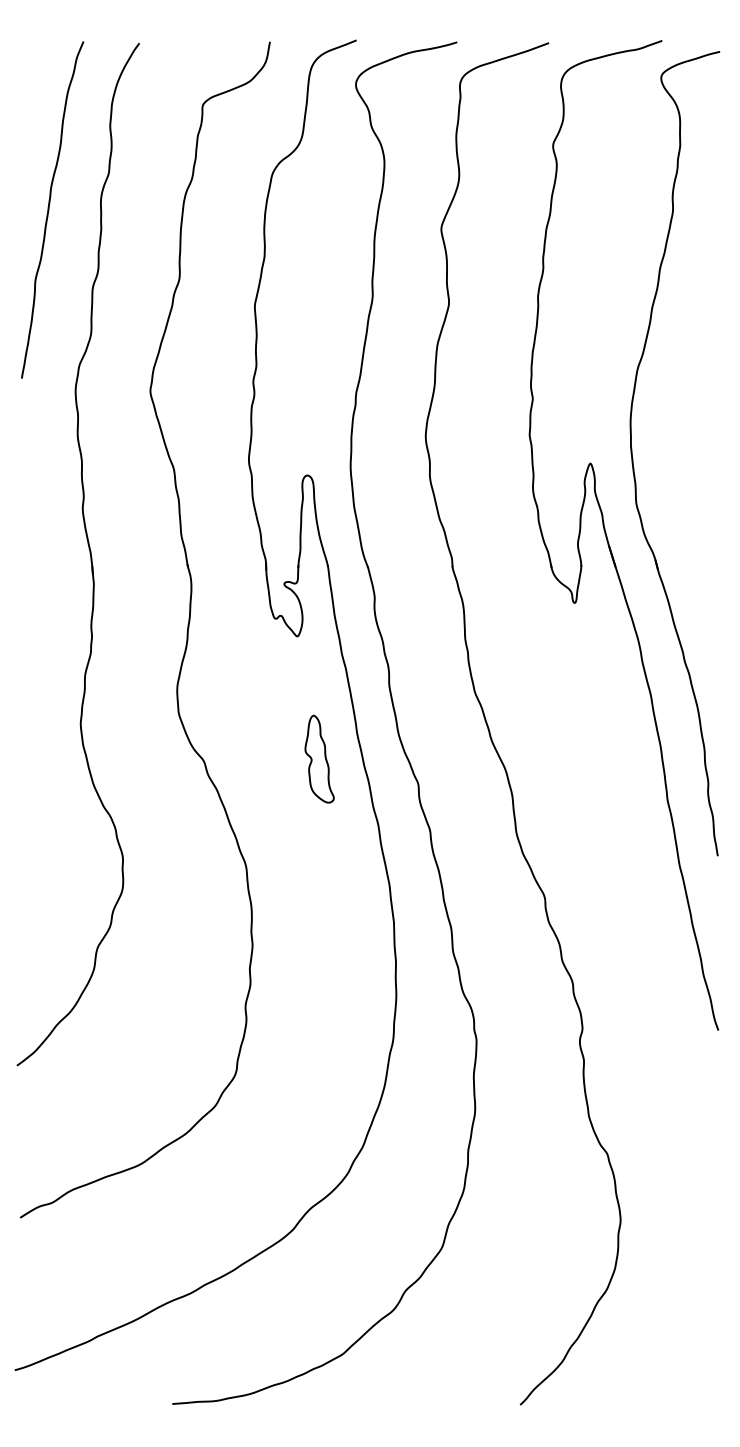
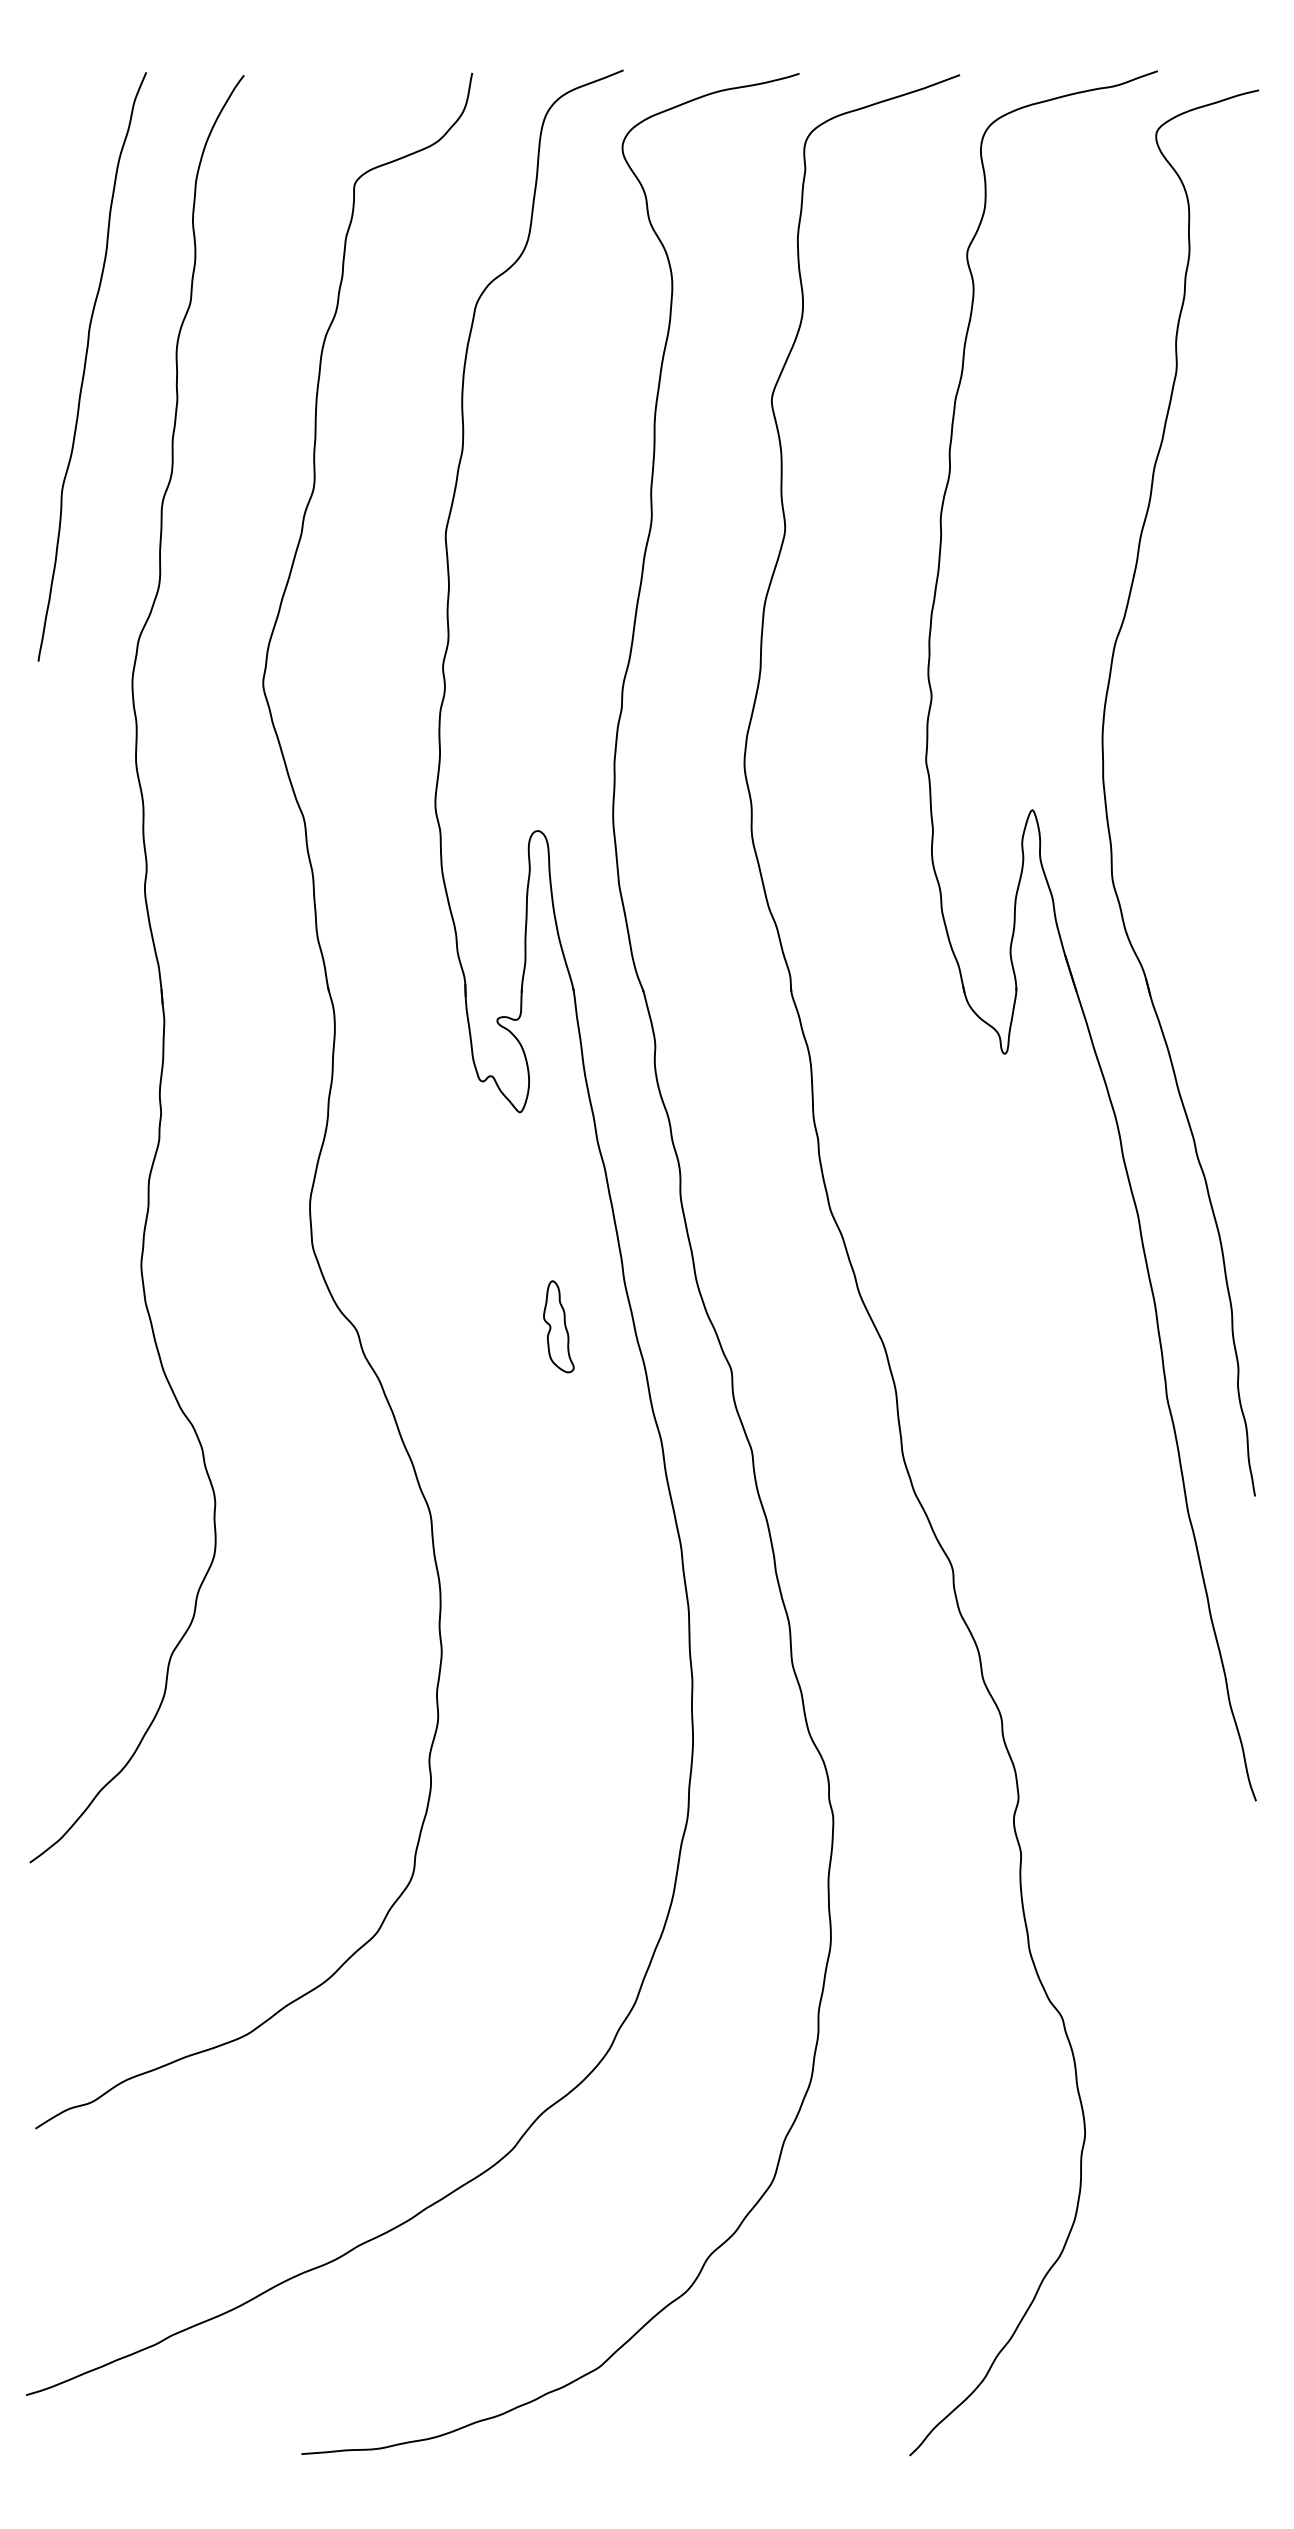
part: (319, 758) -> (558, 1325), size x0.6

